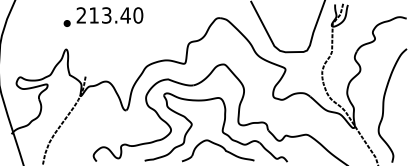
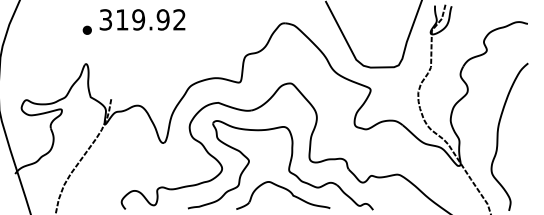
text: (109, 15) -> (142, 19), 213.40 -> 319.92

